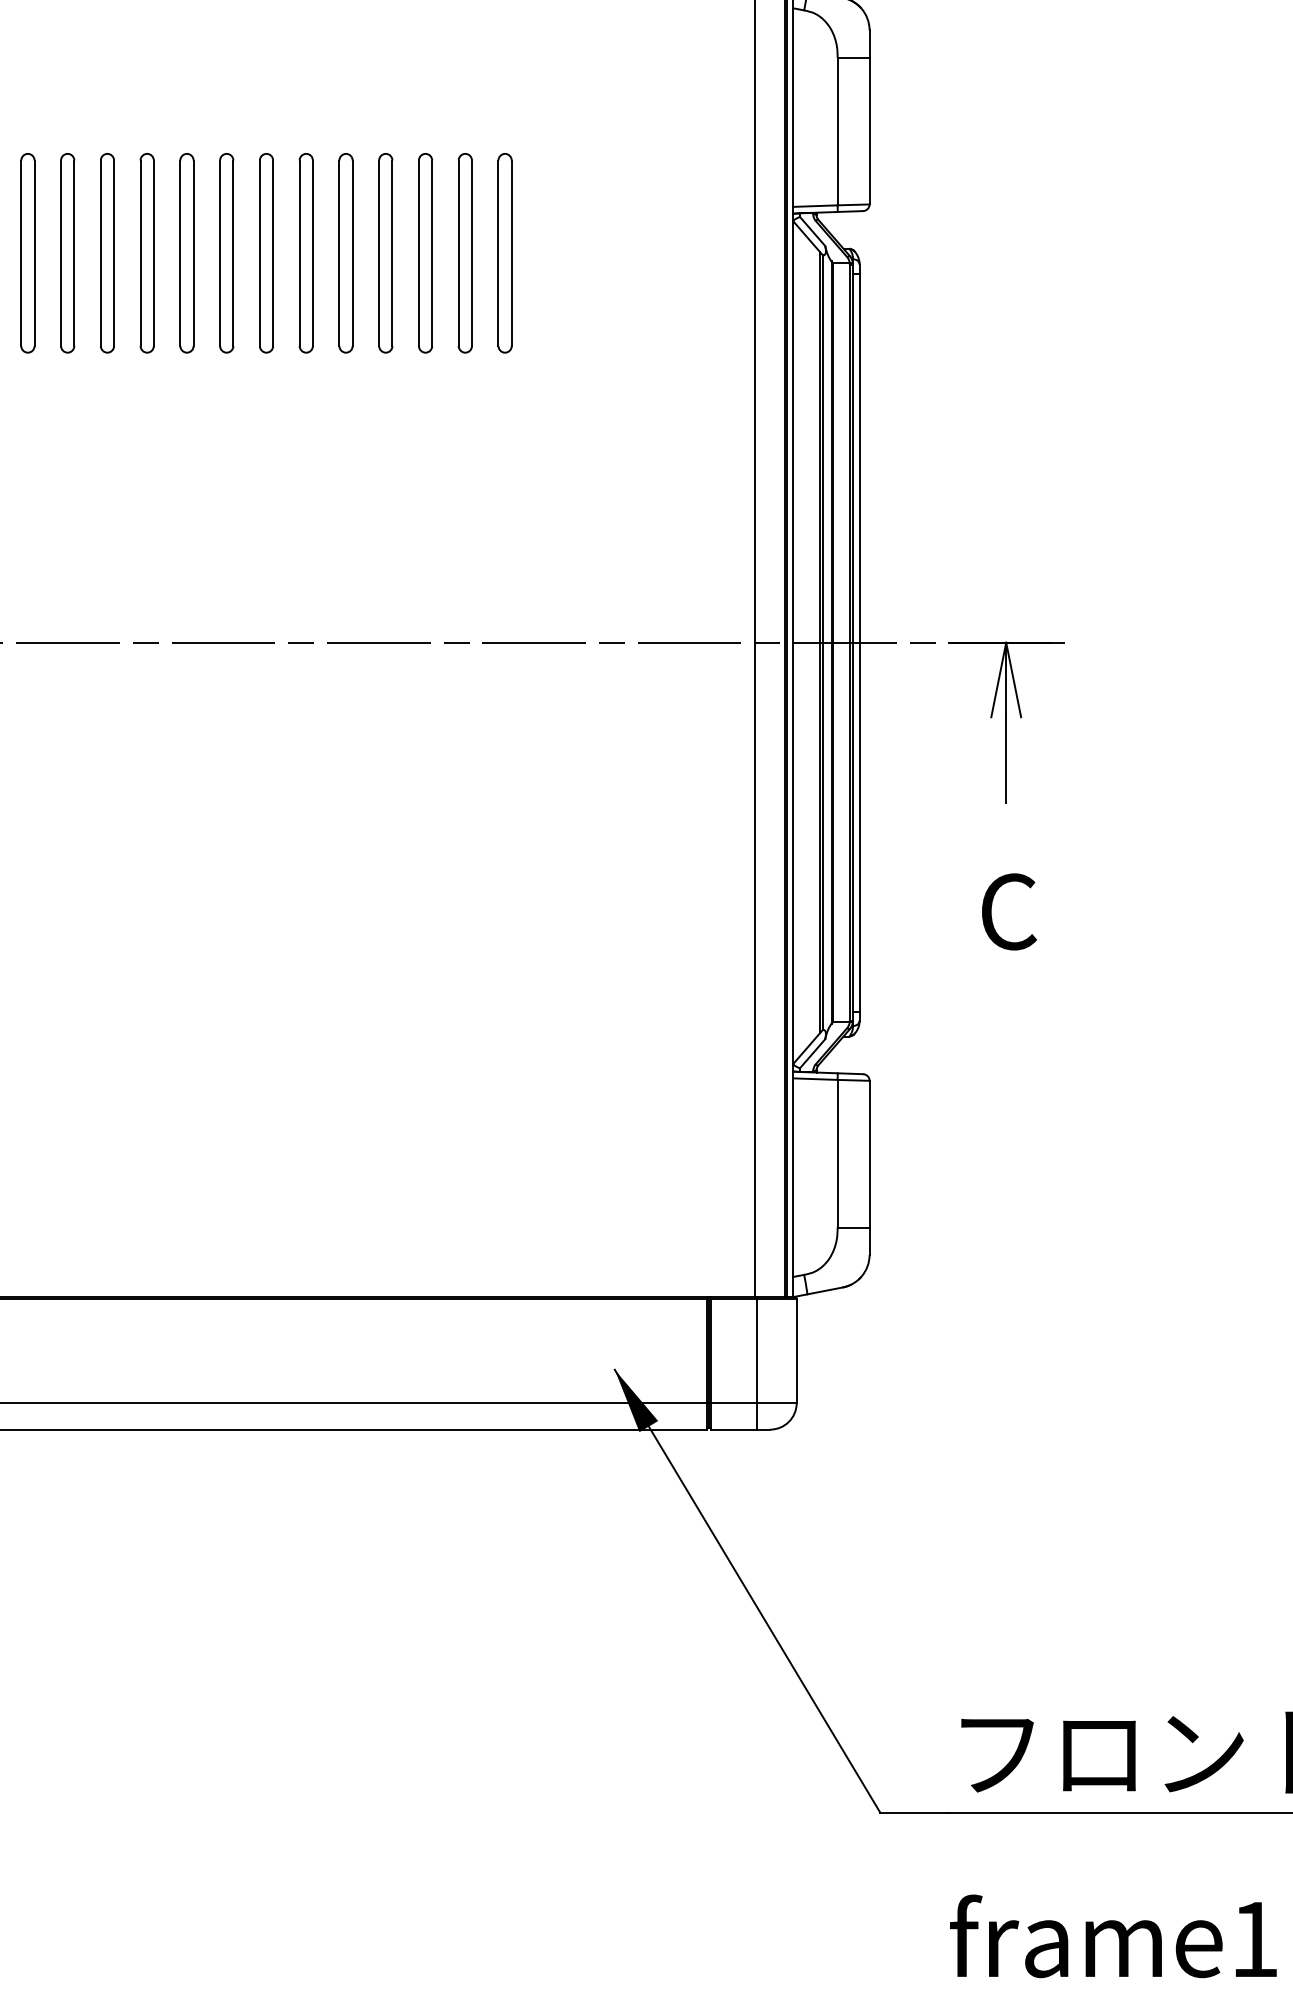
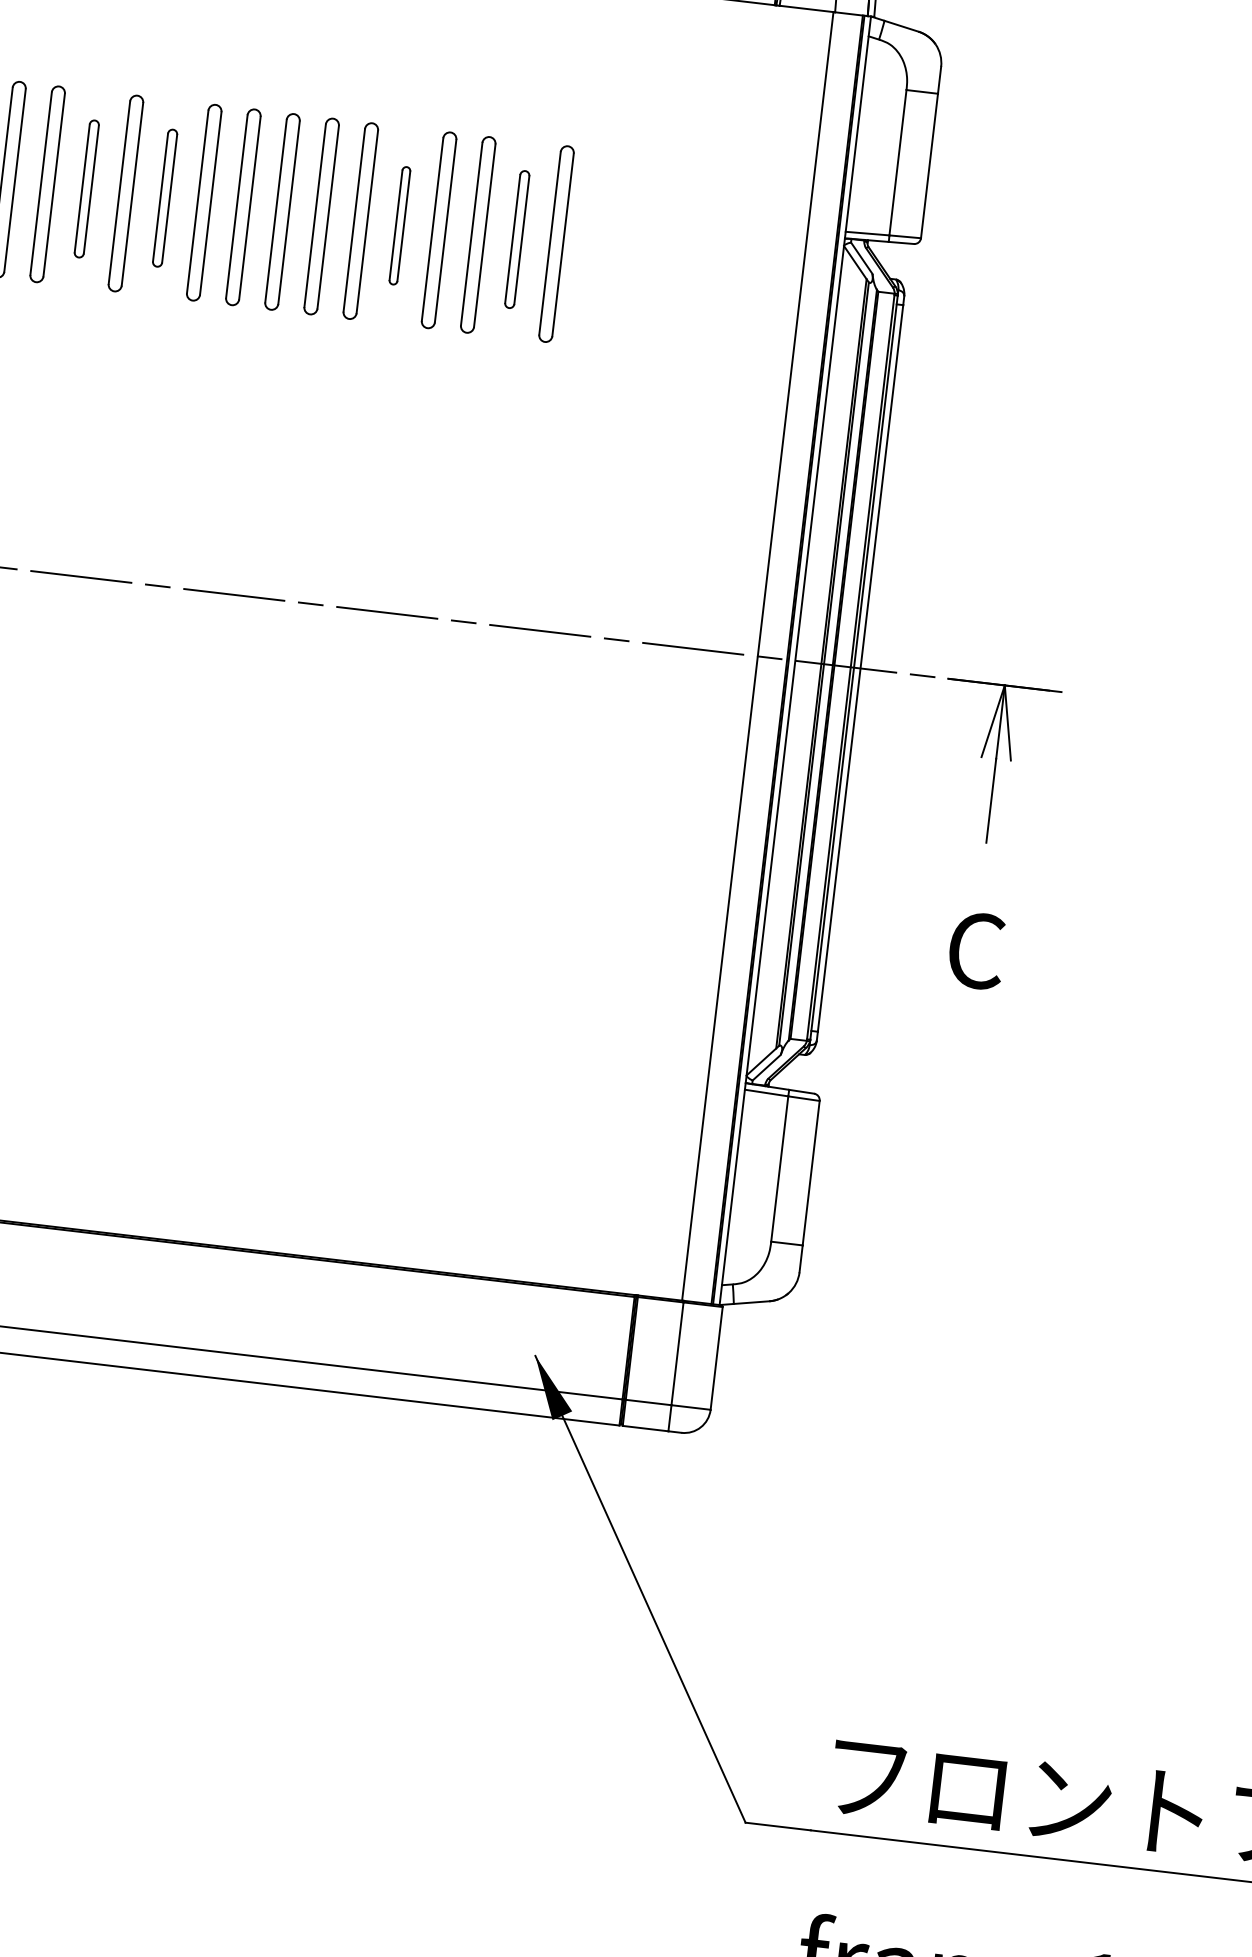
part: (27, 253) -> (86, 189), size x0.7
part: (107, 253) -> (165, 198), size x0.7
part: (345, 253) -> (399, 225), size x0.6
part: (464, 253) -> (516, 239), size x0.7

